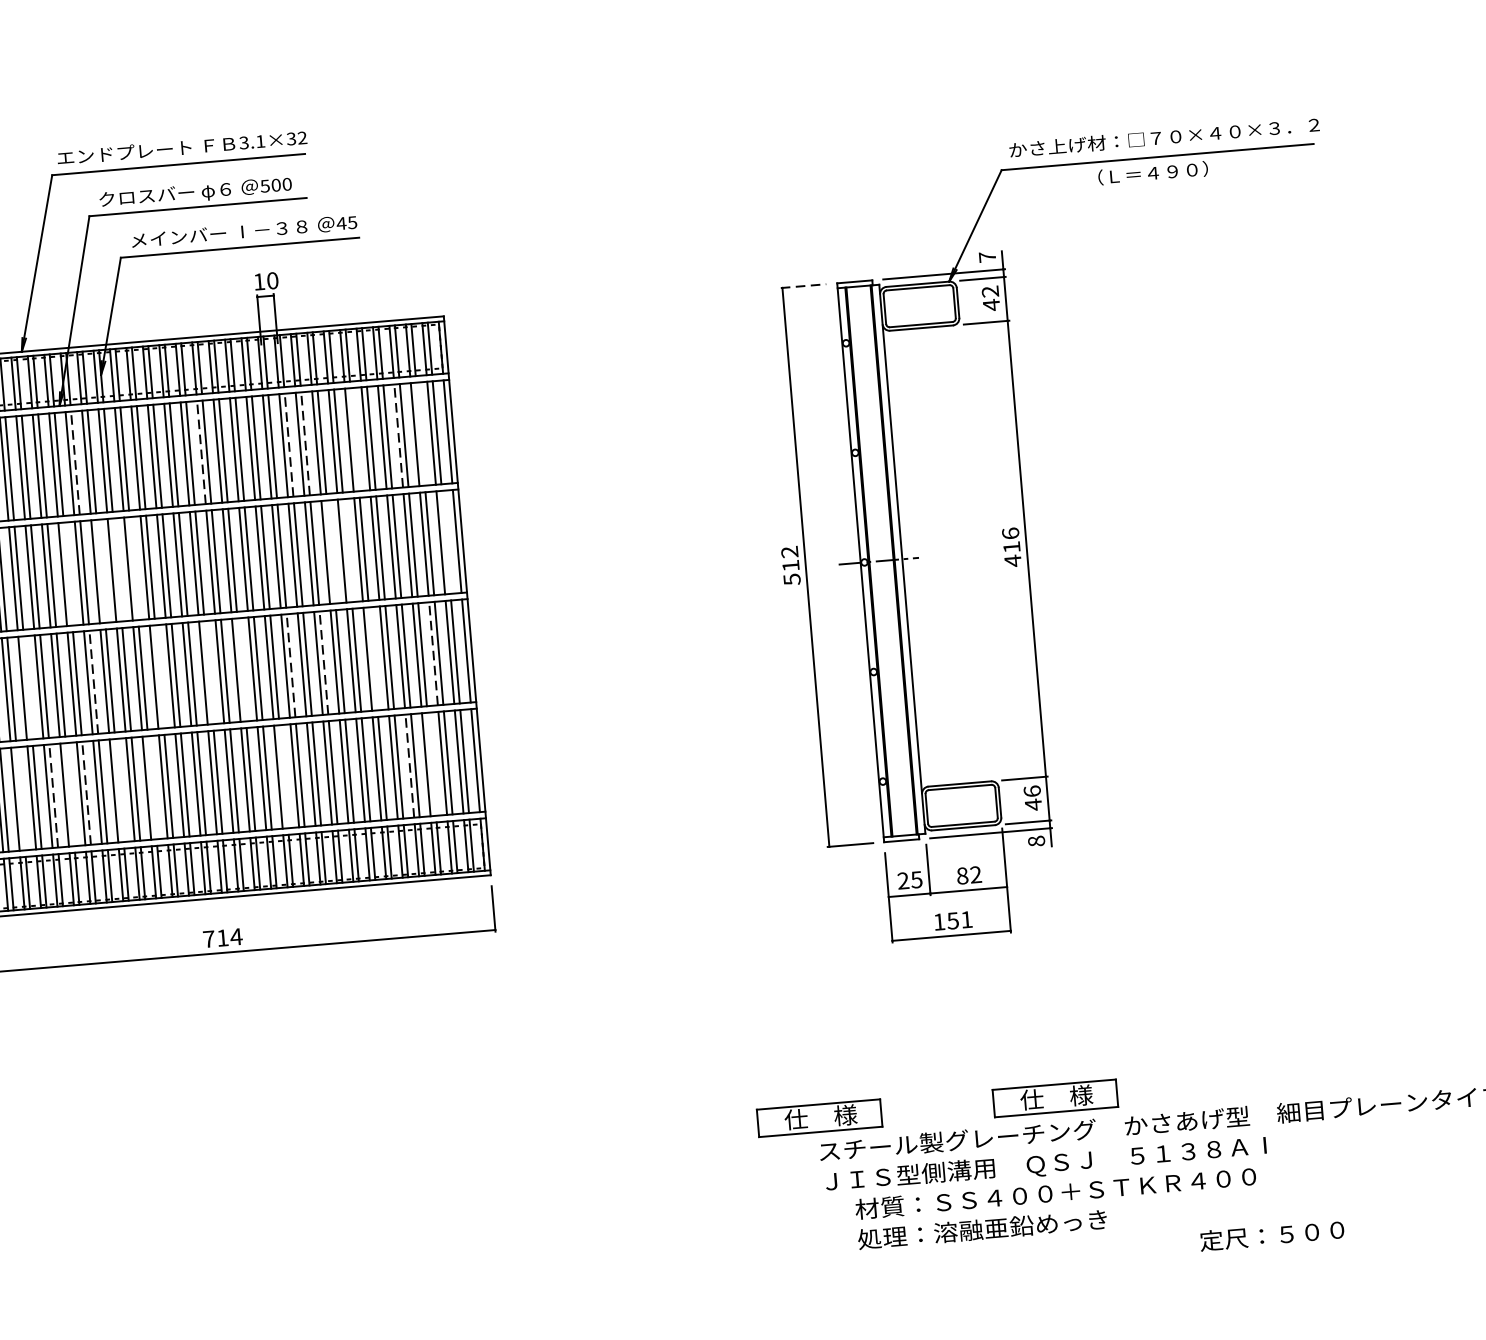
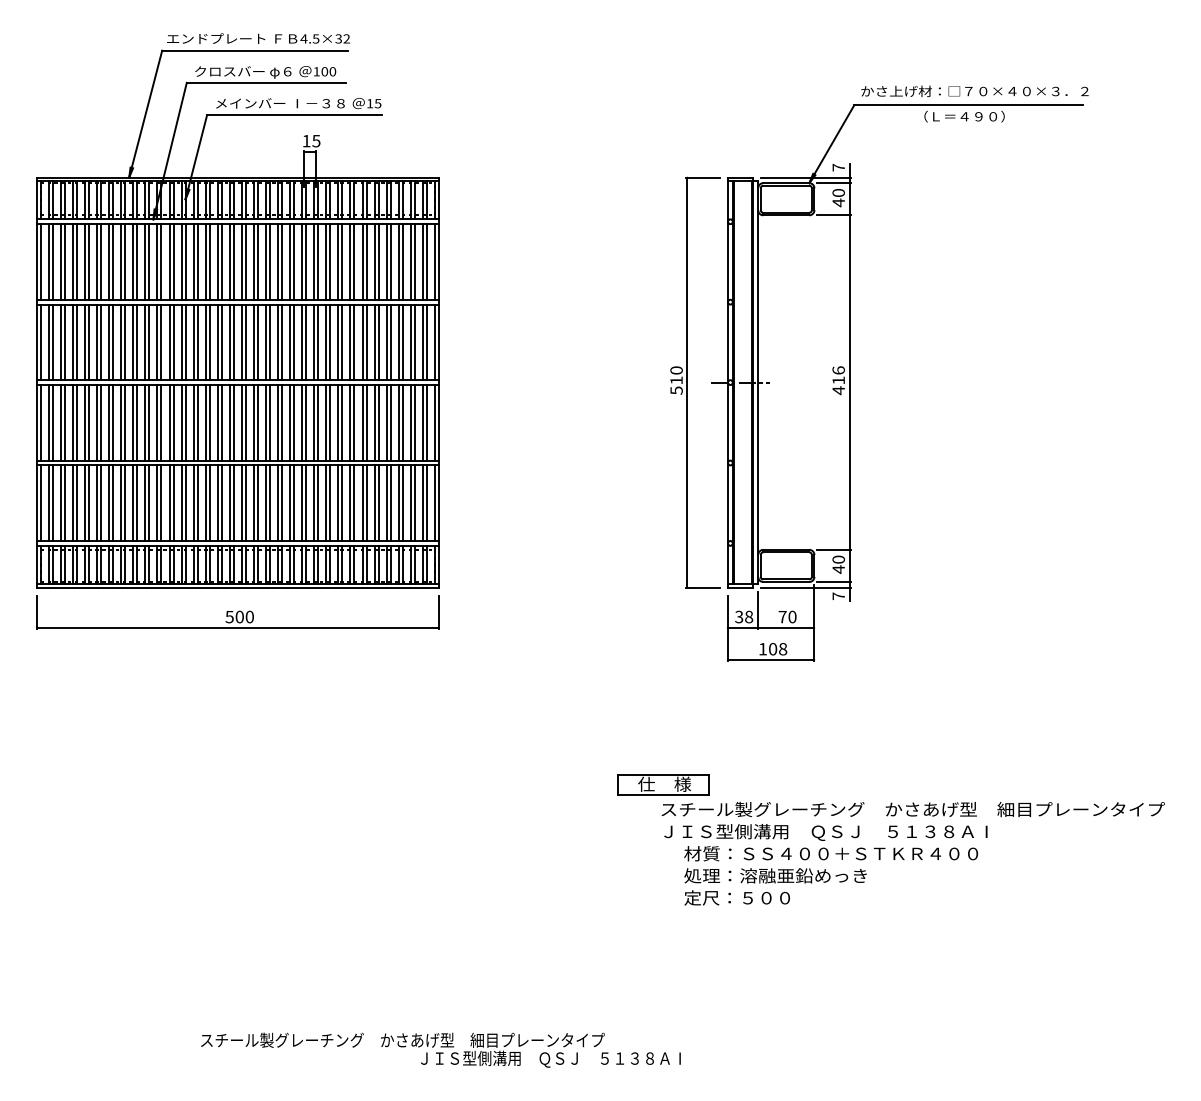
text: (251, 141) -> (309, 38), 3.1×32 -> 4.5×32
text: (264, 185) -> (316, 71), 500 -> 100
text: (340, 223) -> (369, 103), 45 -> 15
text: (272, 279) -> (316, 140), 10 -> 15
line: (803, 286) -> (702, 177), dashed -> solid
text: (990, 292) -> (838, 193), 42 -> 40
line: (420, 433) -> (414, 261), added
line: (398, 435) -> (398, 261), dashed -> solid
line: (354, 439) -> (366, 261), added
line: (305, 443) -> (330, 261), dashed -> solid
line: (289, 444) -> (318, 261), dashed -> solid
line: (200, 452) -> (253, 261), dashed -> solid
line: (75, 462) -> (161, 261), dashed -> solid
line: (445, 542) -> (426, 342), added
line: (347, 550) -> (354, 342), added
line: (331, 552) -> (342, 342), added
text: (789, 552) -> (676, 370), 512 -> 510
line: (133, 568) -> (197, 342), added
line: (117, 570) -> (185, 342), added
line: (101, 571) -> (173, 342), added
line: (68, 574) -> (149, 342), added
line: (433, 653) -> (410, 422), dashed -> solid
line: (373, 658) -> (366, 422), added
line: (324, 662) -> (330, 422), dashed -> solid
line: (291, 665) -> (306, 422), dashed -> solid
line: (242, 669) -> (270, 422), added
line: (208, 672) -> (245, 422), added
line: (159, 676) -> (209, 422), added
line: (93, 681) -> (161, 422), dashed -> solid
line: (28, 687) -> (113, 422), added
line: (431, 764) -> (402, 503), added
line: (409, 766) -> (386, 503), dashed -> solid
line: (284, 777) -> (294, 503), added
line: (152, 788) -> (197, 503), added
line: (119, 790) -> (173, 503), added
text: (1032, 791) -> (838, 559), 46 -> 40
line: (86, 793) -> (149, 503), dashed -> solid
line: (70, 795) -> (137, 503), added
line: (54, 796) -> (125, 503), dashed -> solid
line: (21, 799) -> (101, 503), added
text: (1036, 841) -> (838, 596), 8 -> 7
text: (969, 874) -> (787, 616), 82 -> 70
text: (910, 879) -> (744, 616), 25 -> 38
text: (959, 920) -> (777, 649), 151 -> 108
text: (222, 937) -> (239, 616), 714 -> 500
part: (1055, 1097) -> (836, 784), removed
text: (1271, 1234) -> (736, 897), moved

